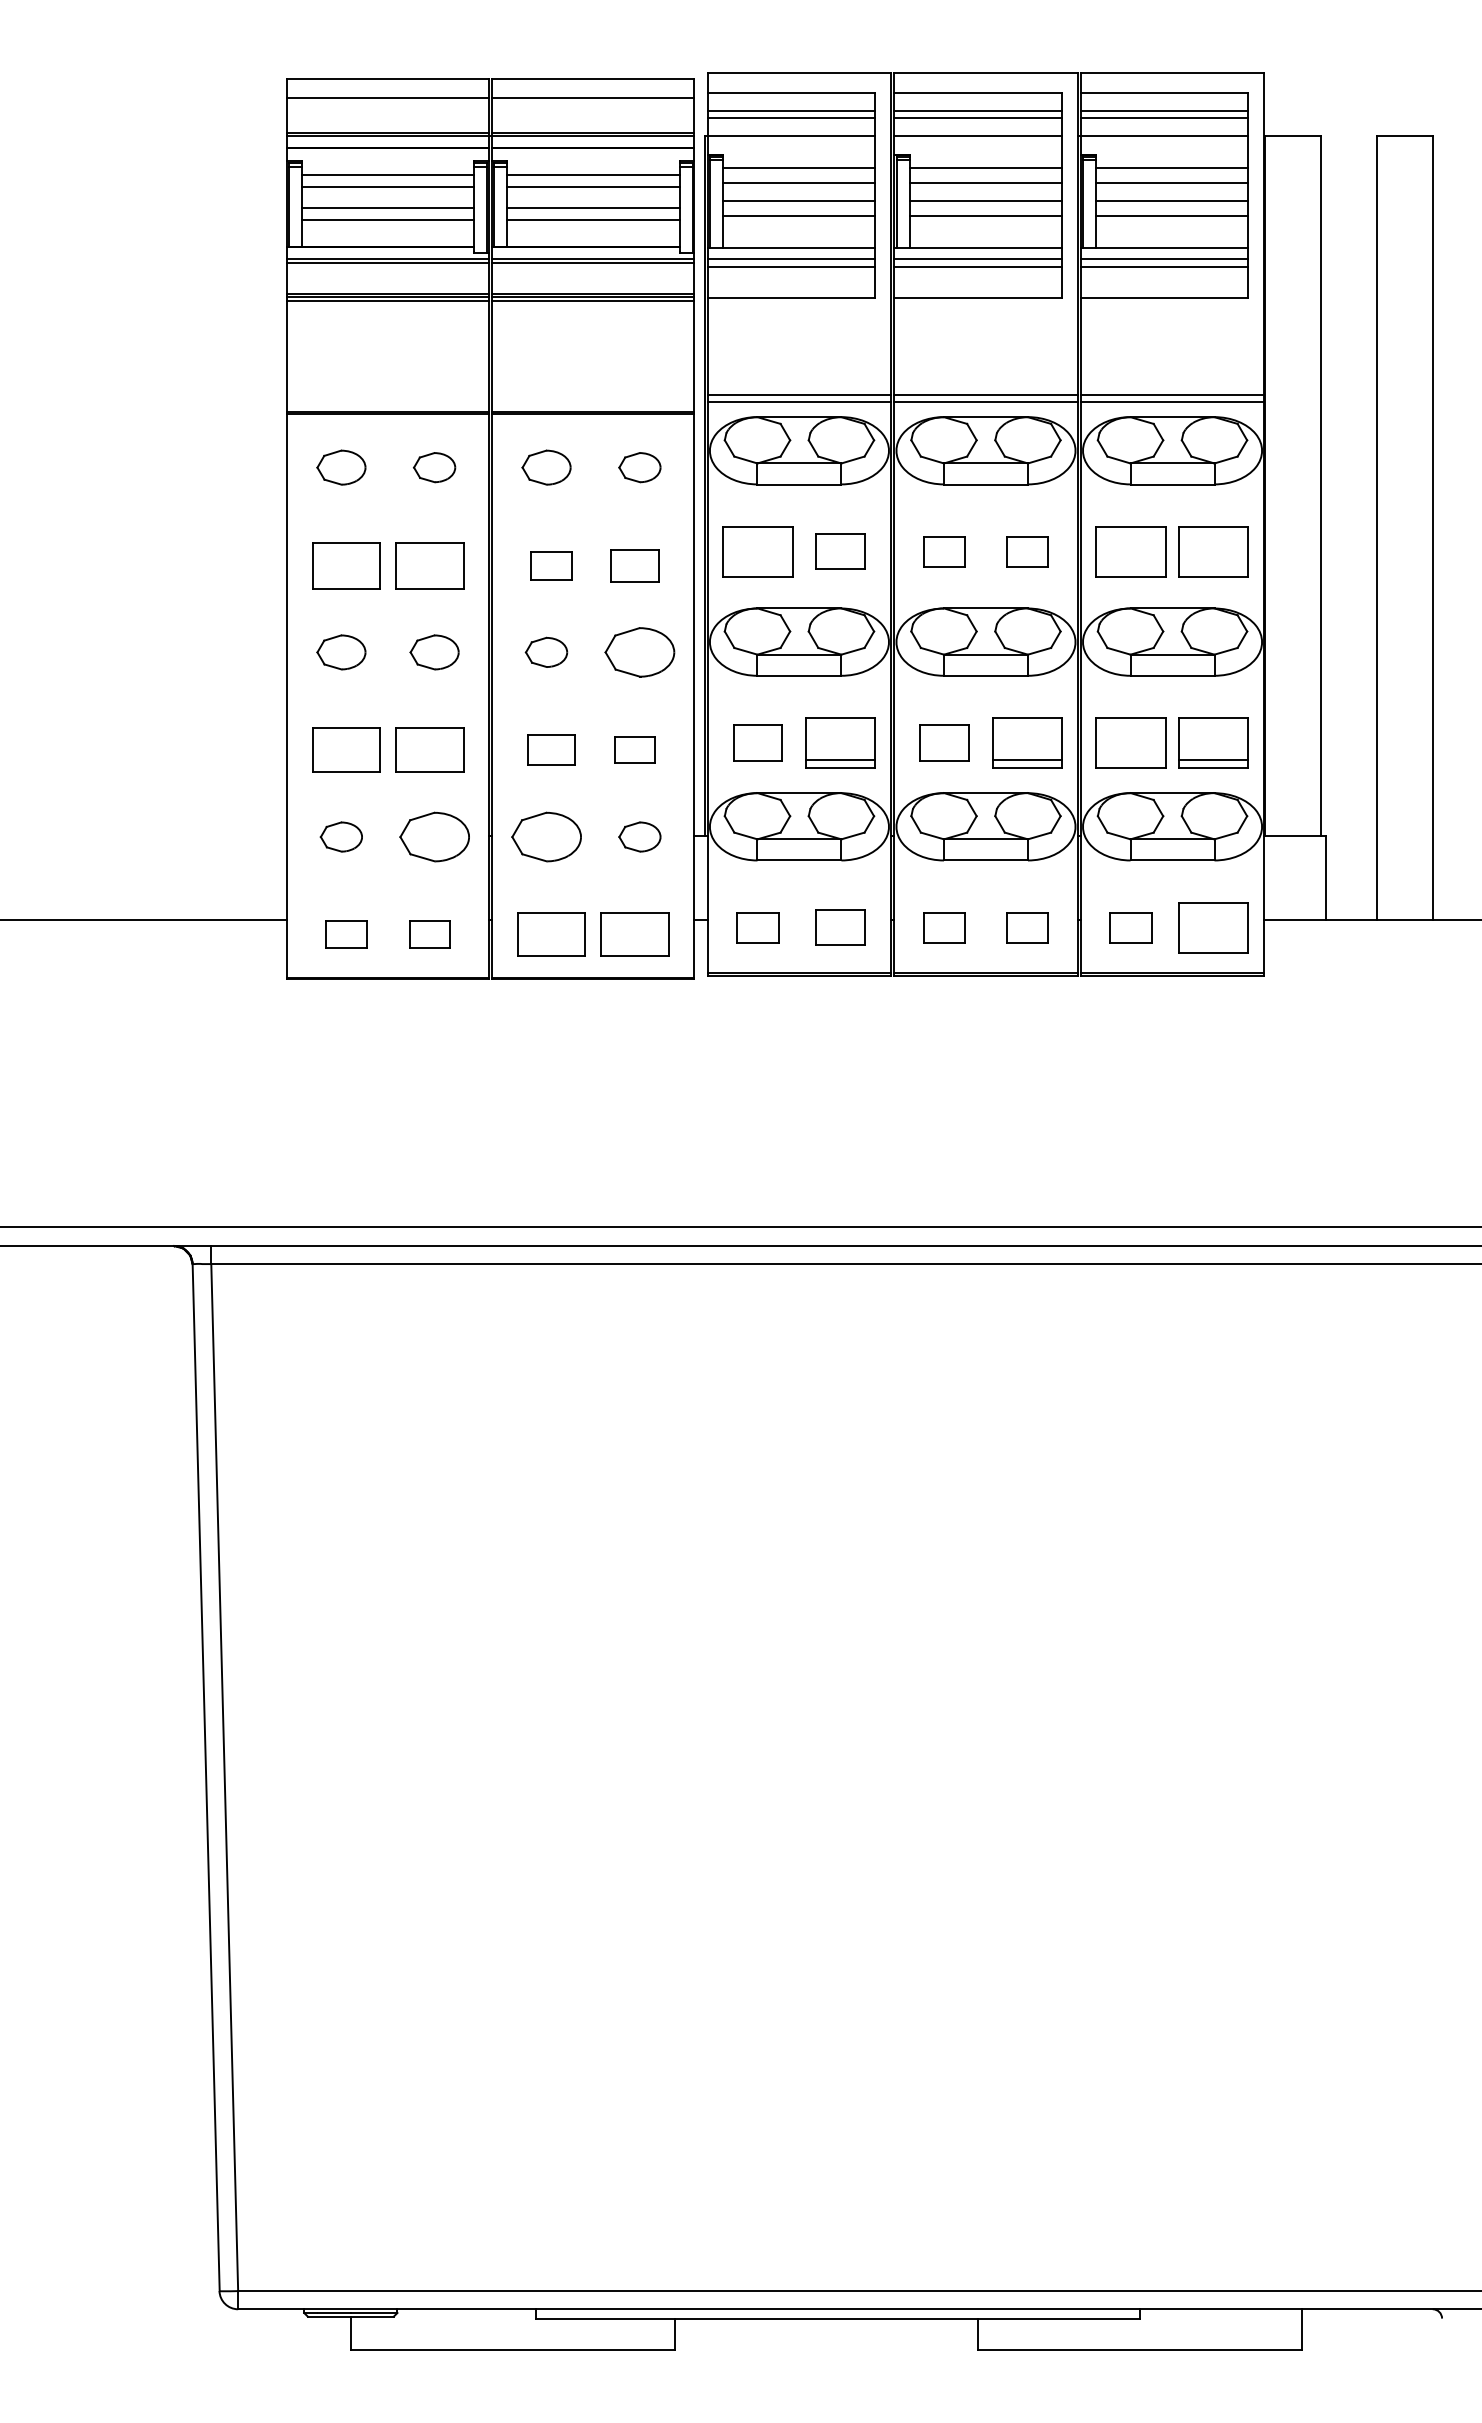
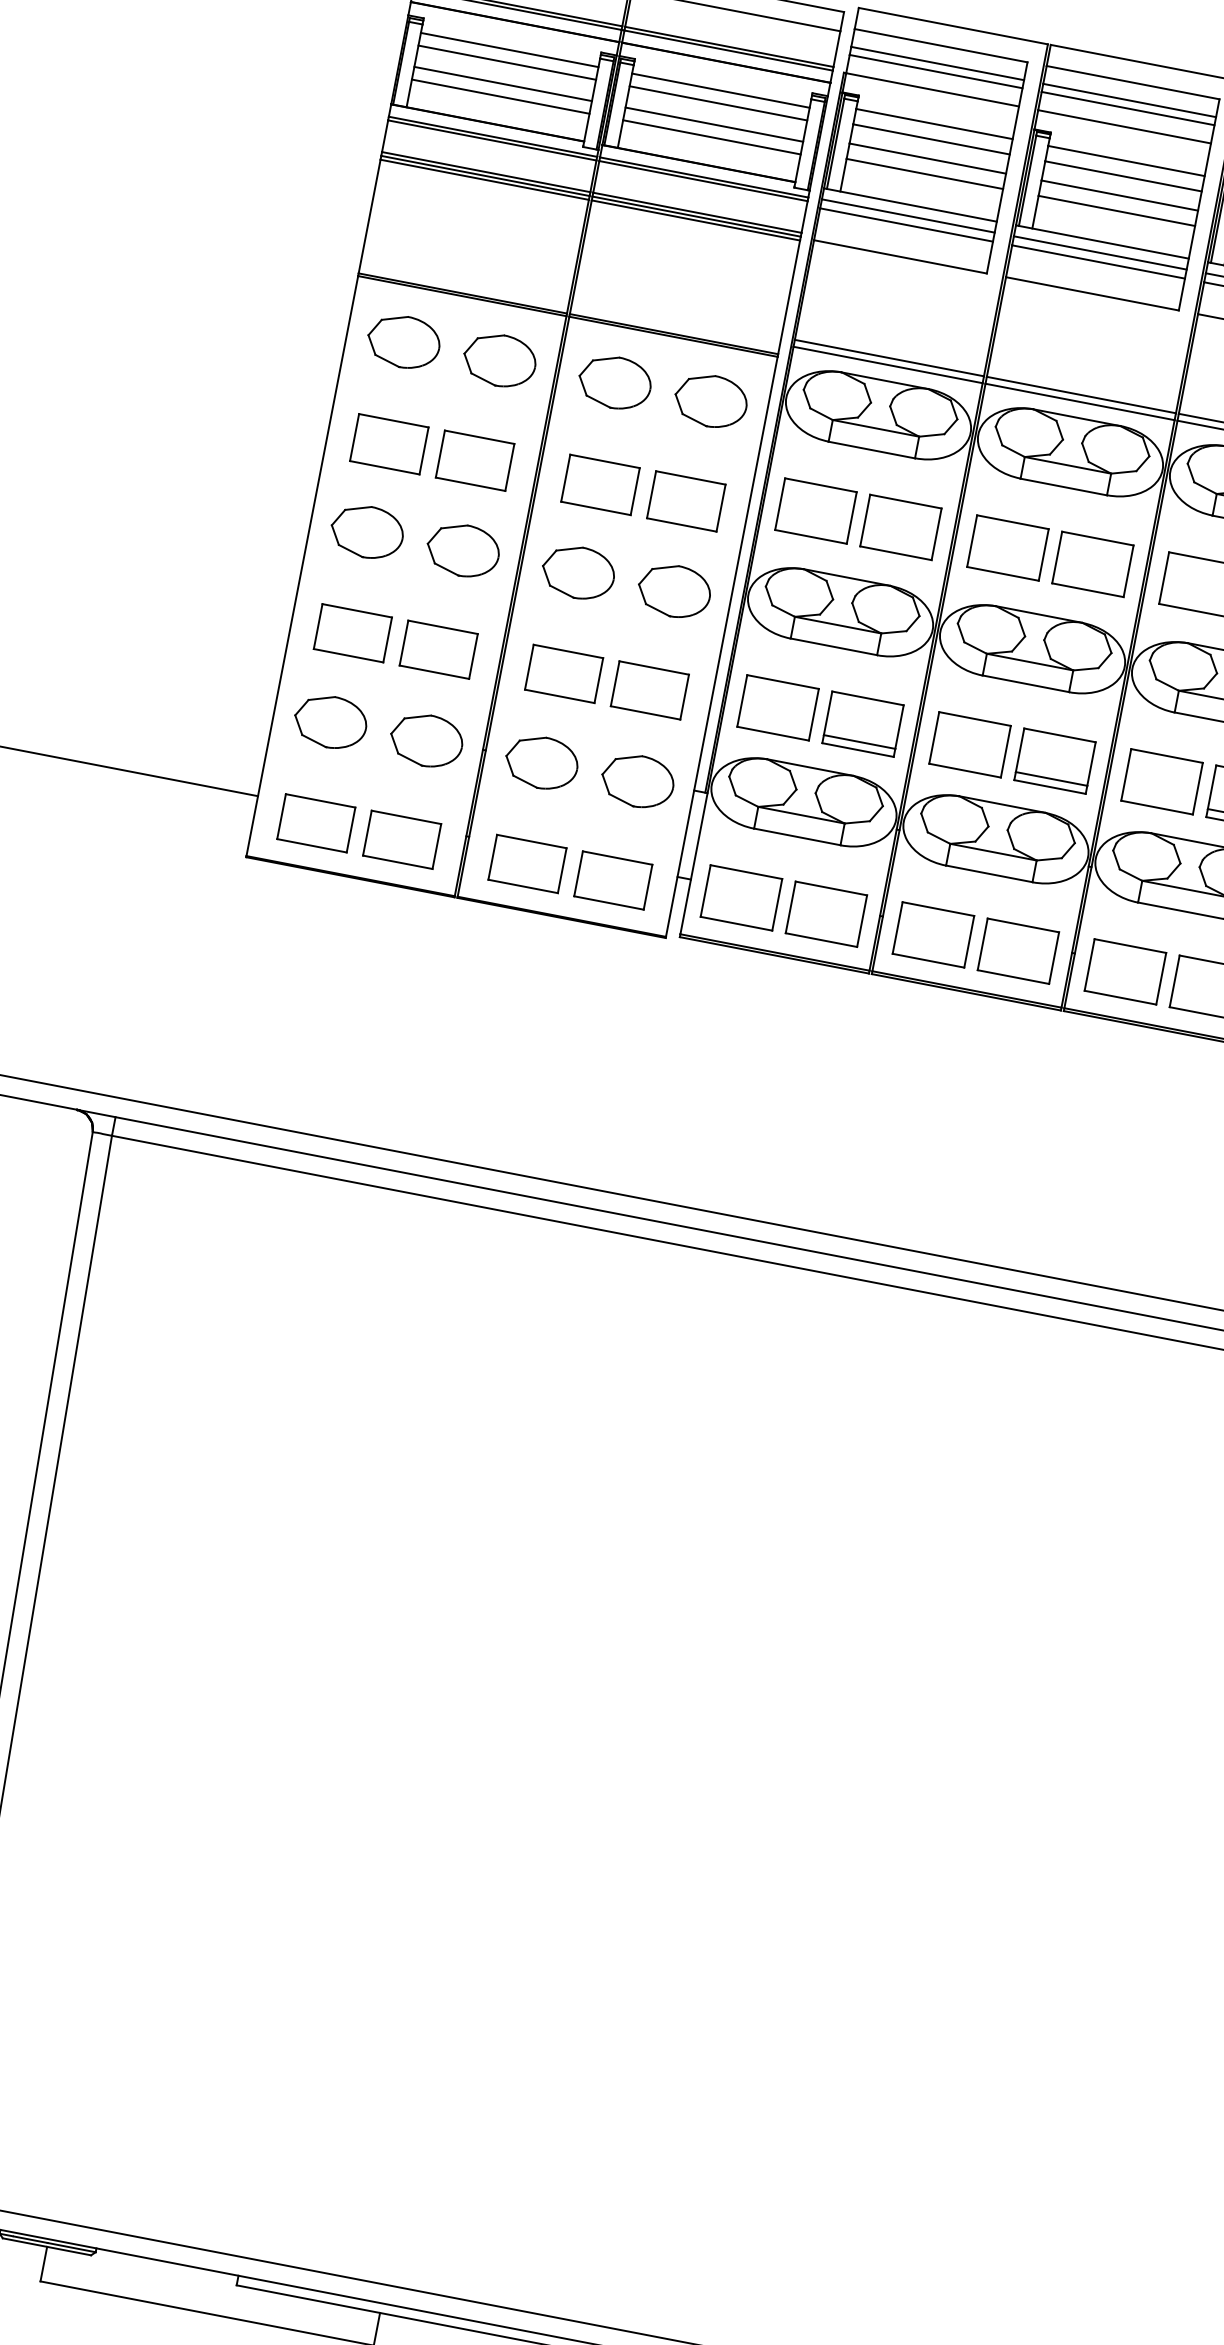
part: (341, 467) -> (403, 341), size x1.43
part: (434, 467) -> (499, 360), size x1.67
part: (546, 467) -> (614, 382), size x1.43
part: (639, 467) -> (710, 400), size x1.67
part: (840, 551) -> (900, 527), size x1.43
part: (944, 551) -> (1007, 547), size x1.67
part: (1027, 551) -> (1093, 564), size x1.67
part: (551, 565) -> (600, 484), size x1.67
part: (634, 565) -> (686, 500), size x1.43
part: (341, 652) -> (367, 532), size x1.43
part: (434, 652) -> (462, 550), size x1.43
part: (546, 652) -> (578, 572), size x1.67
part: (757, 742) -> (777, 707), size x1.43
part: (944, 742) -> (969, 744), size x1.43
part: (551, 749) -> (564, 673), size x1.43
part: (634, 749) -> (649, 690), size x1.67
part: (341, 836) -> (330, 721), size x1.67
part: (639, 836) -> (637, 780), size x1.67
part: (757, 927) -> (740, 897), size x1.67
part: (840, 927) -> (826, 914), size x1.43
part: (944, 927) -> (933, 934), size x1.67
part: (1027, 927) -> (1018, 951), size x1.67
part: (1130, 927) -> (1124, 971), size x1.67
part: (346, 934) -> (316, 823), size x1.67
part: (429, 934) -> (401, 839), size x1.67

